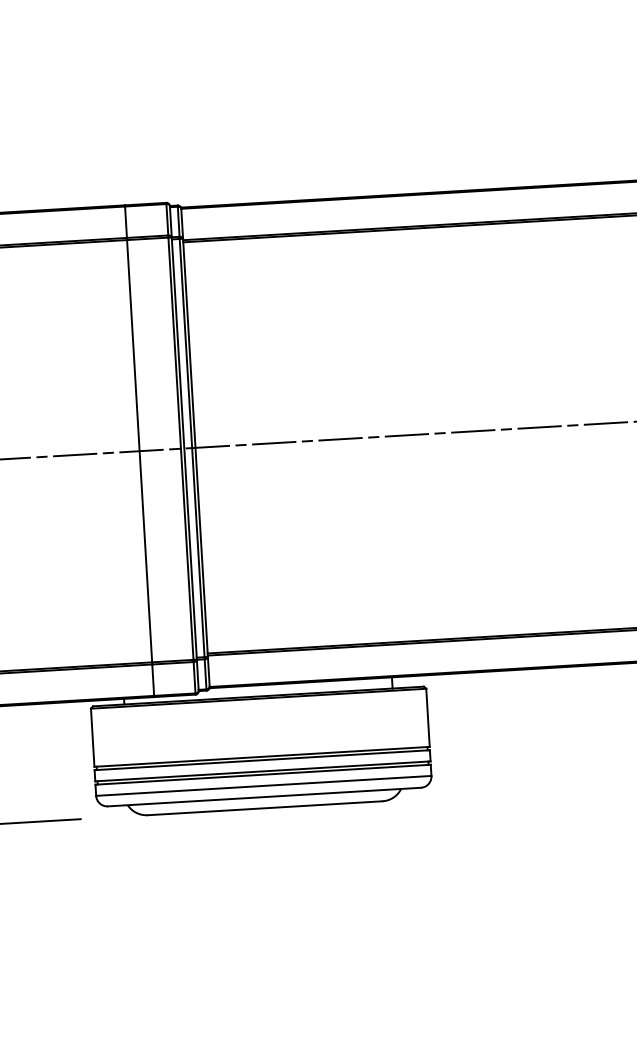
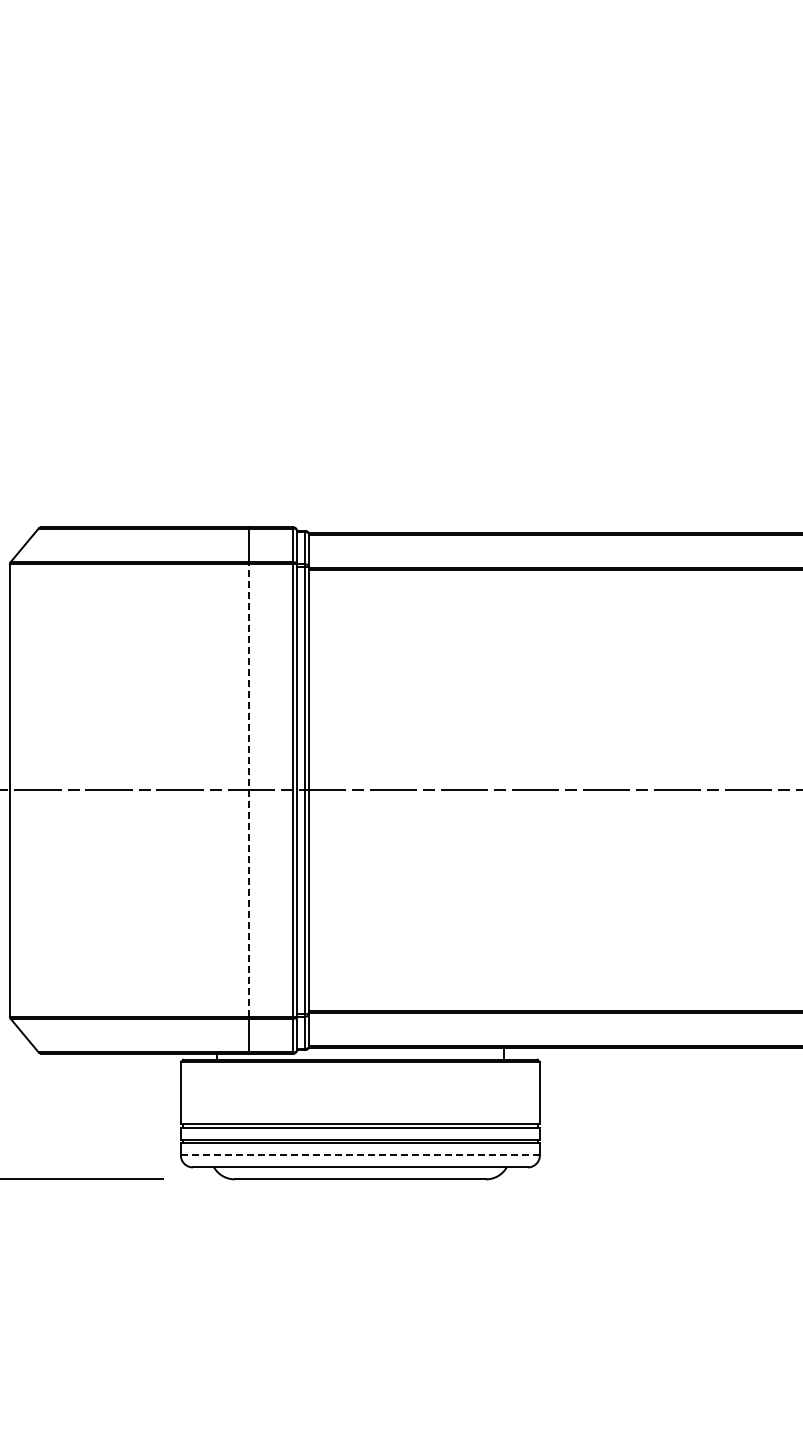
line: (139, 451) -> (249, 790), solid -> dashed
line: (263, 785) -> (360, 1155), solid -> dashed

